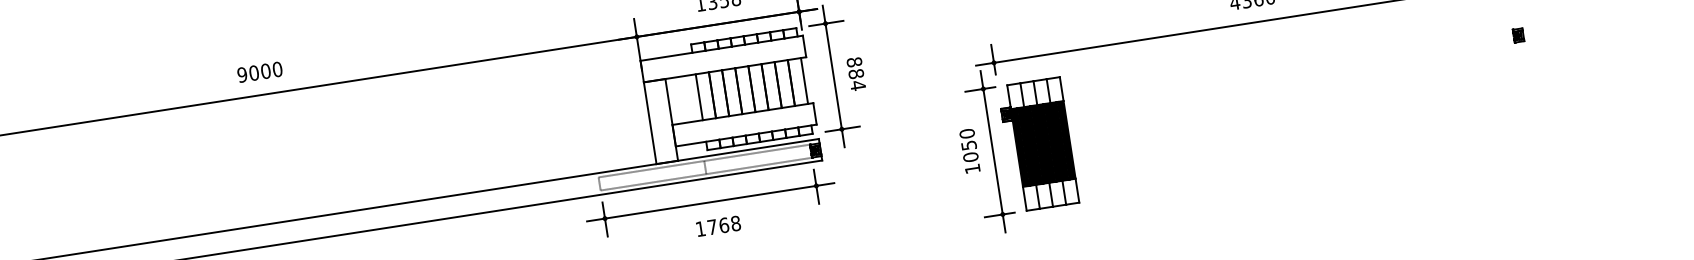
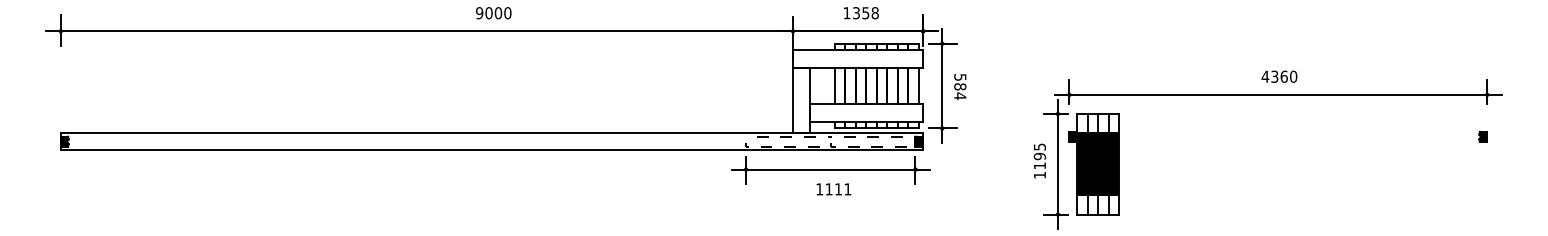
text: (854, 62) -> (960, 77), 884 -> 584
text: (968, 145) -> (1039, 156), 1050 -> 1195
text: (724, 225) -> (838, 189), 1768 -> 1111

